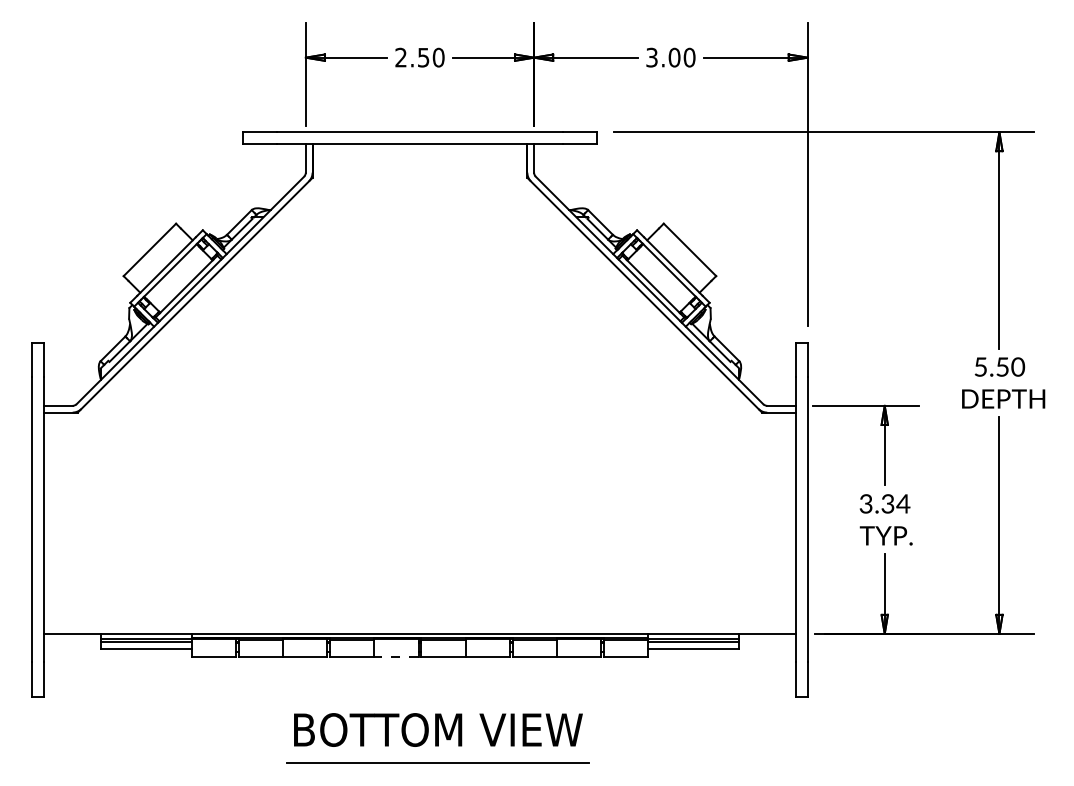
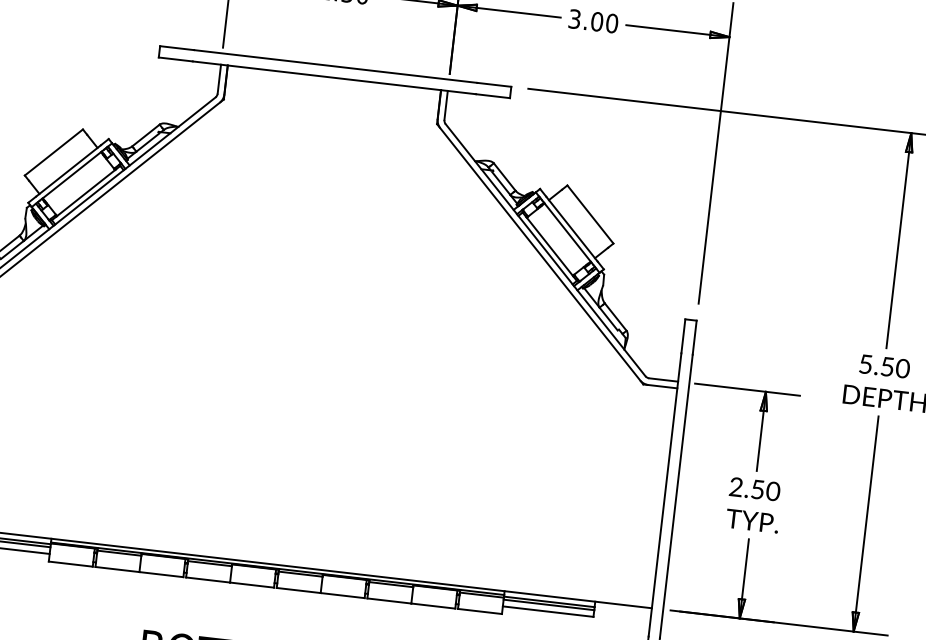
text: (884, 503) -> (754, 488), 3.34 -> 2.50
line: (395, 656) -> (251, 584), dashed -> solid

